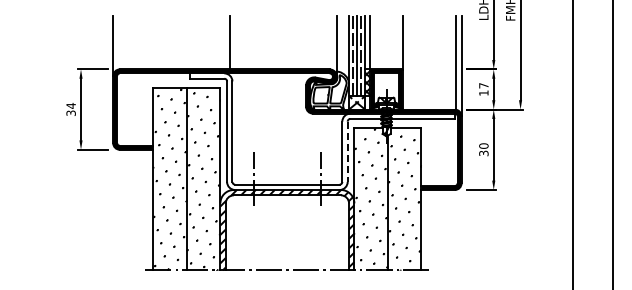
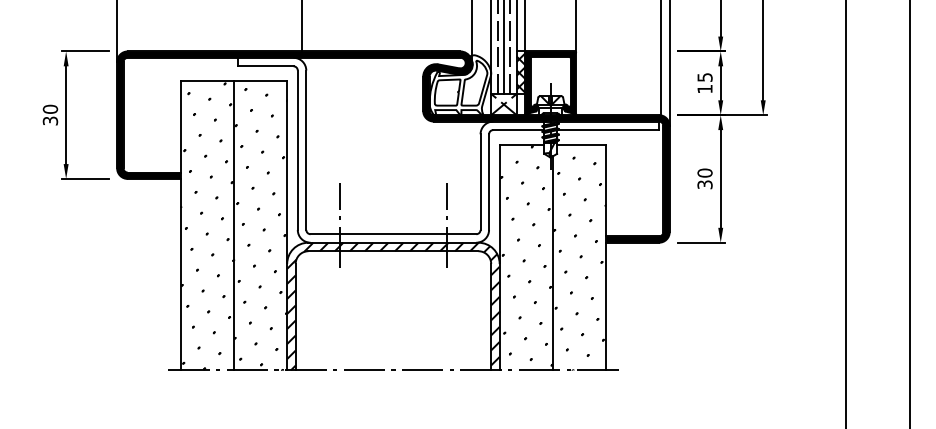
text: (483, 85) -> (704, 77), 17 -> 15
text: (70, 105) -> (49, 108), 34 -> 30
line: (347, 152) -> (488, 183), dashed -> solid

